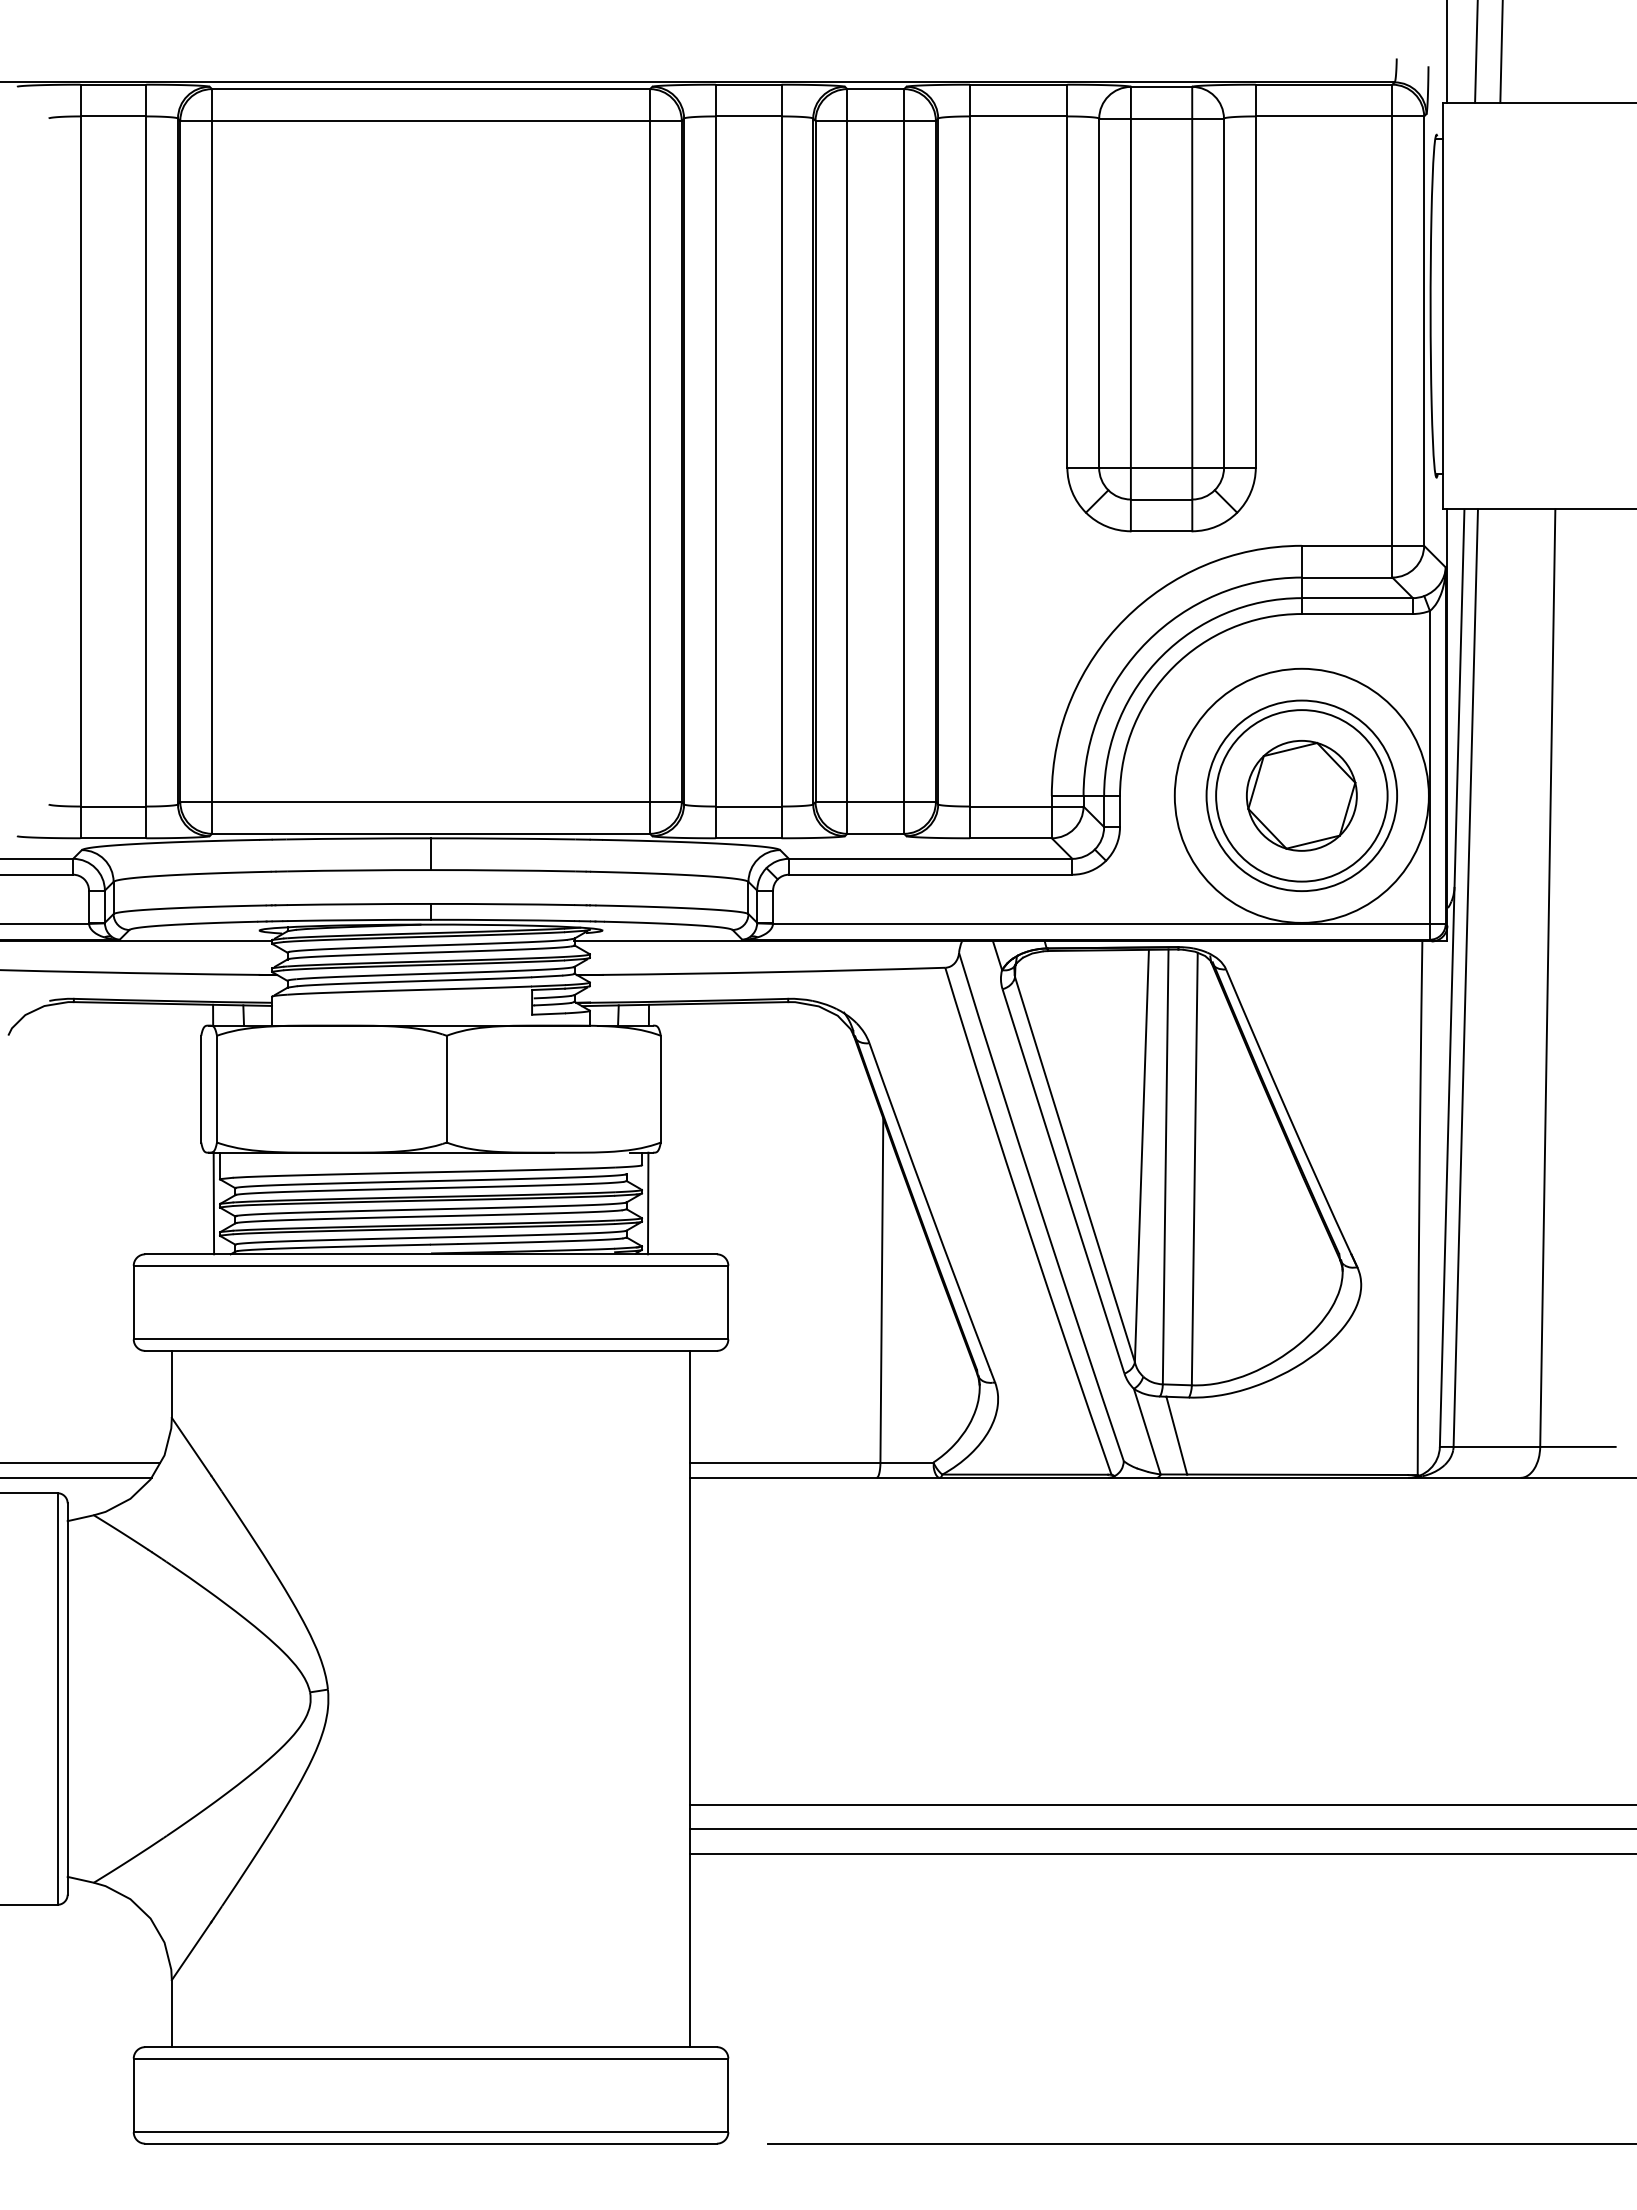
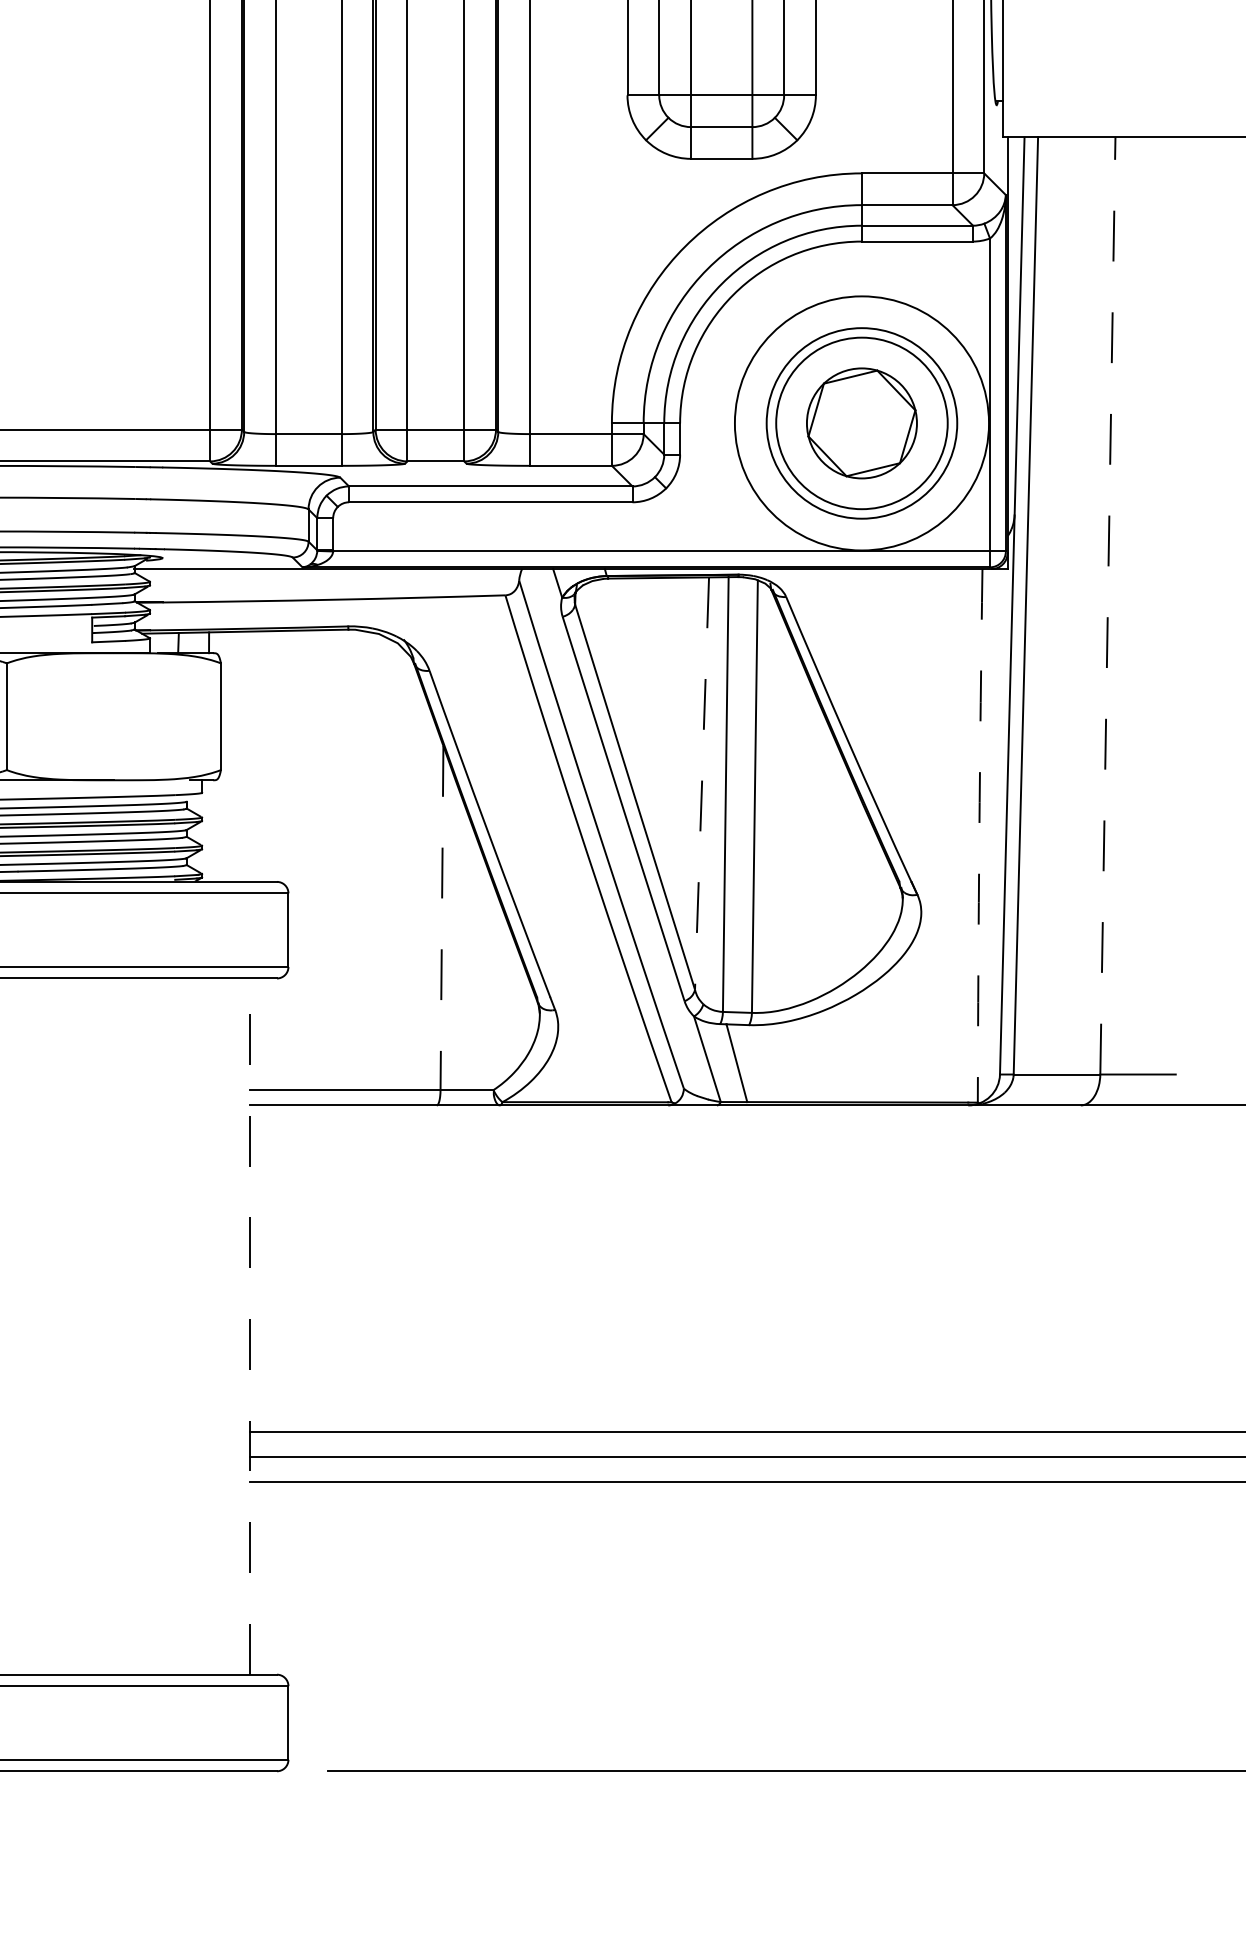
line: (1547, 978) -> (1107, 606), solid -> dashed
line: (1141, 1156) -> (701, 784), solid -> dashed
line: (648, 1203) -> (208, 831), removed
arc: (1419, 1208) -> (979, 836), solid -> dashed
line: (881, 1290) -> (441, 918), solid -> dashed
line: (690, 1698) -> (250, 1326), solid -> dashed

